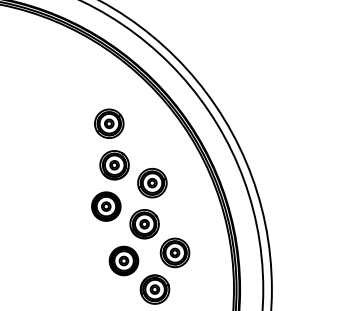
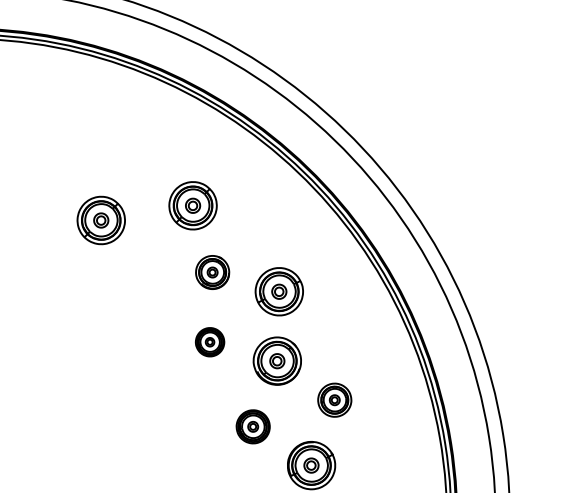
part: (53, 123) -> (101, 219), added
part: (114, 165) -> (212, 272), size x0.7
part: (106, 206) -> (210, 342), size x0.6
part: (174, 252) -> (333, 399), size x0.7
part: (123, 260) -> (252, 426), size x0.7

